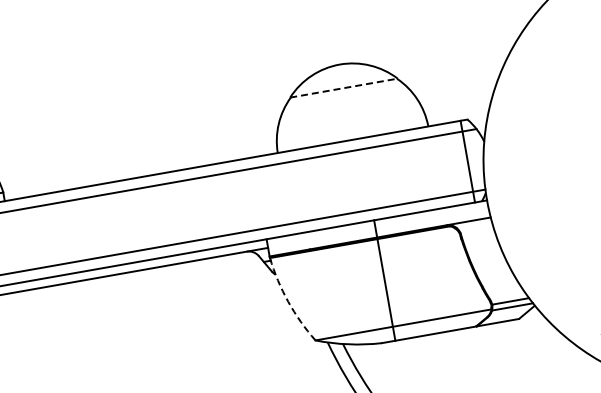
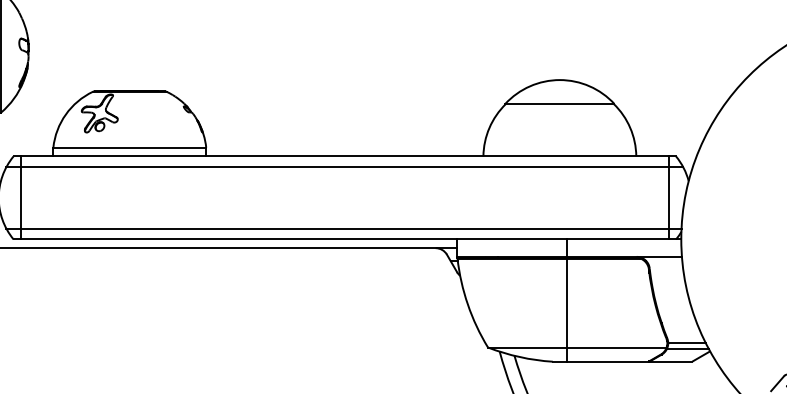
line: (343, 88) -> (559, 104), dashed -> solid
arc: (287, 301) -> (467, 304), dashed -> solid

